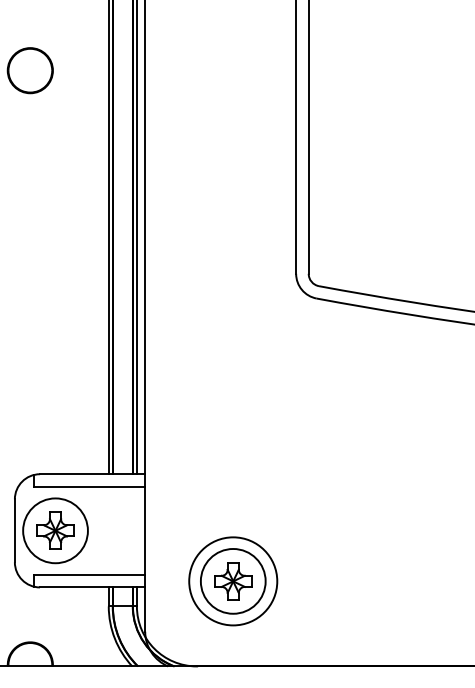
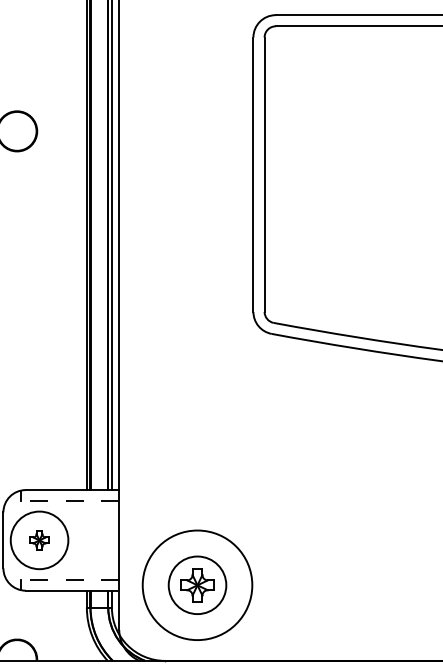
line: (89, 487) -> (69, 501), solid -> dashed
part: (55, 530) -> (39, 540), size x0.6
line: (89, 574) -> (69, 579), solid -> dashed
circle: (233, 581) -> (197, 585), size x1.4

